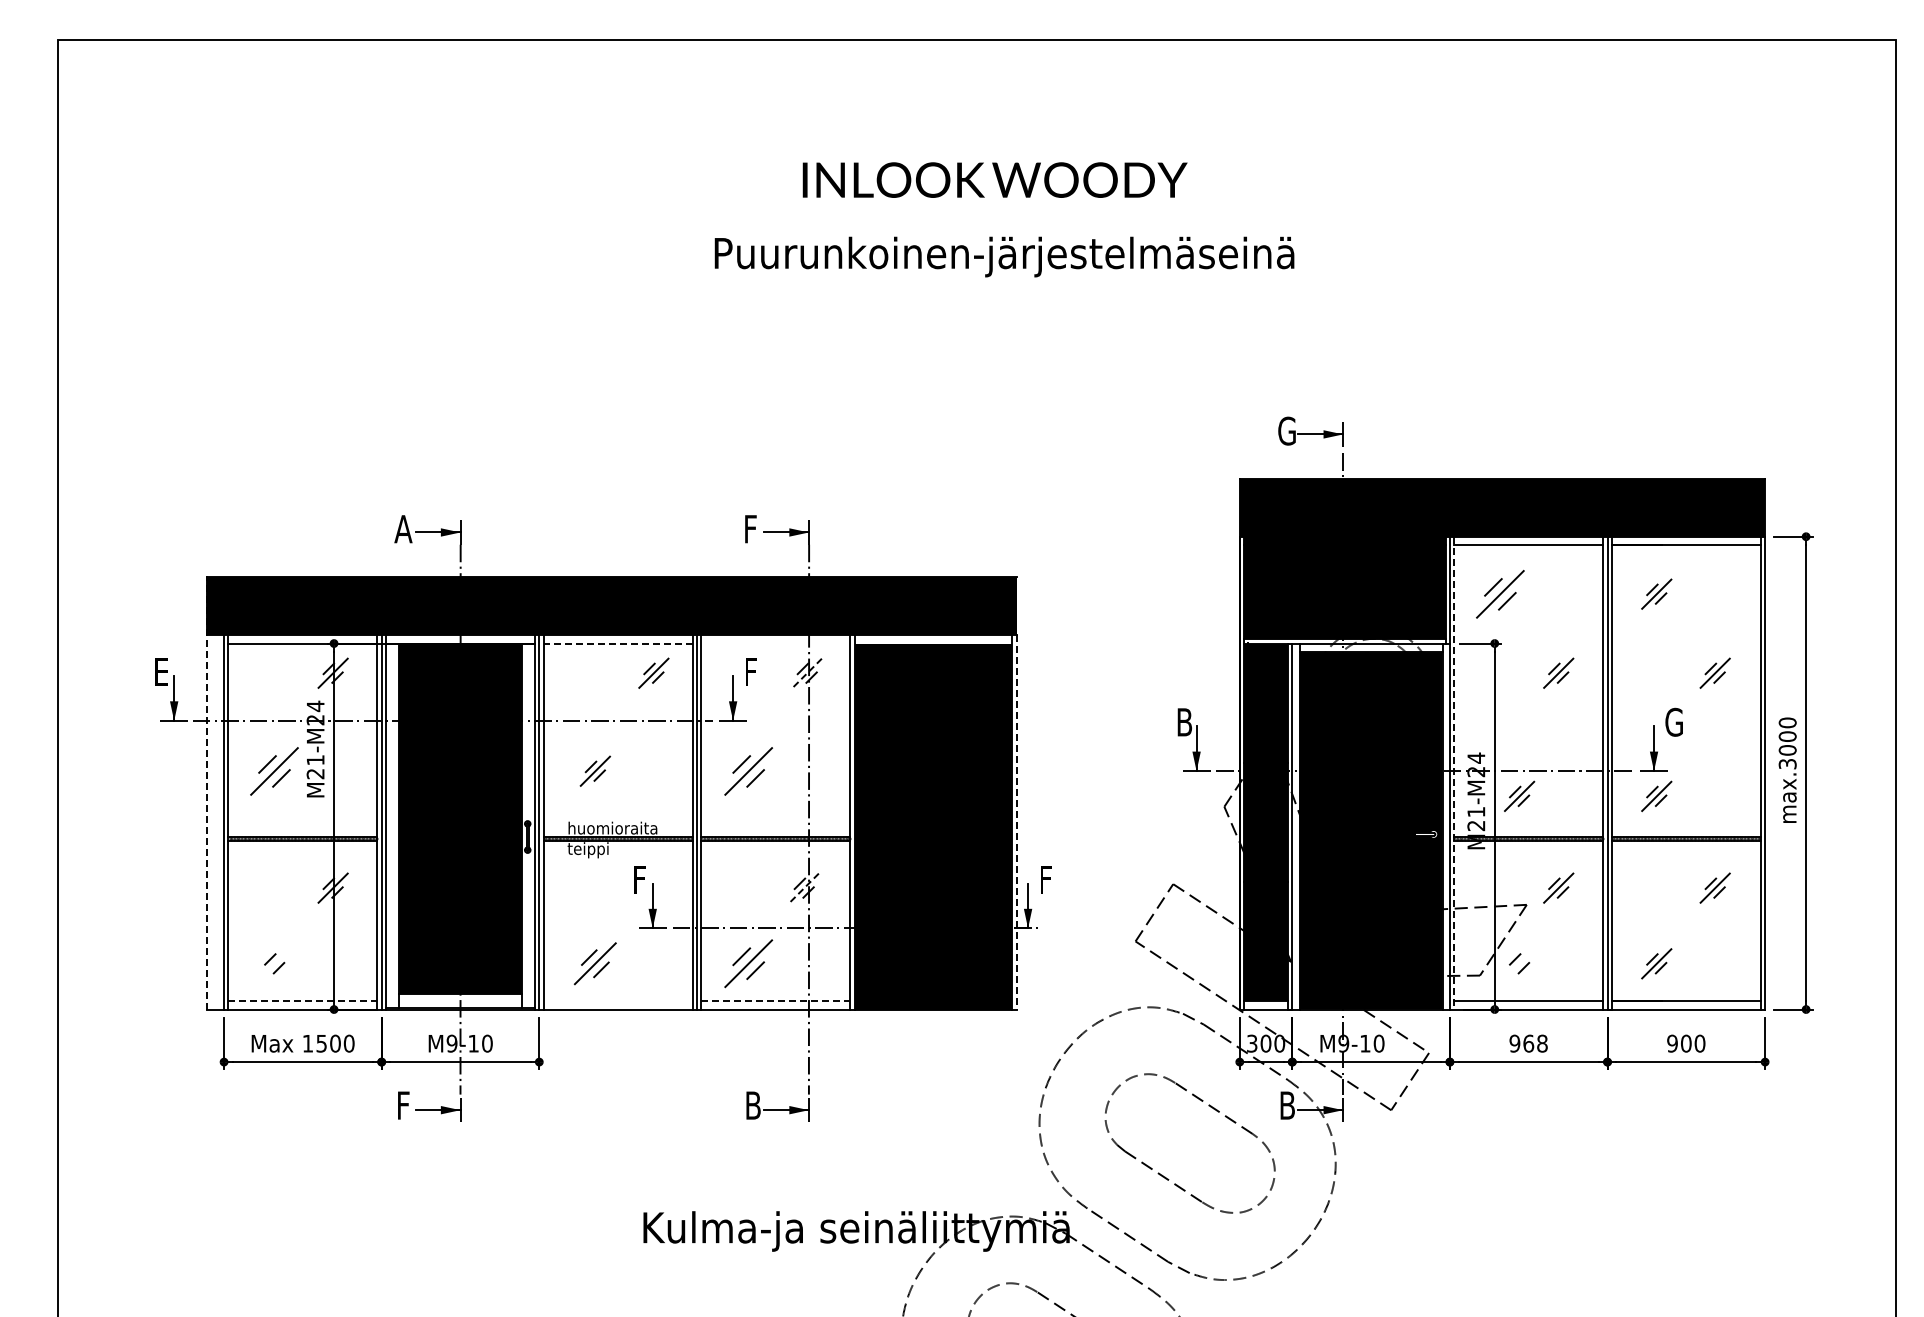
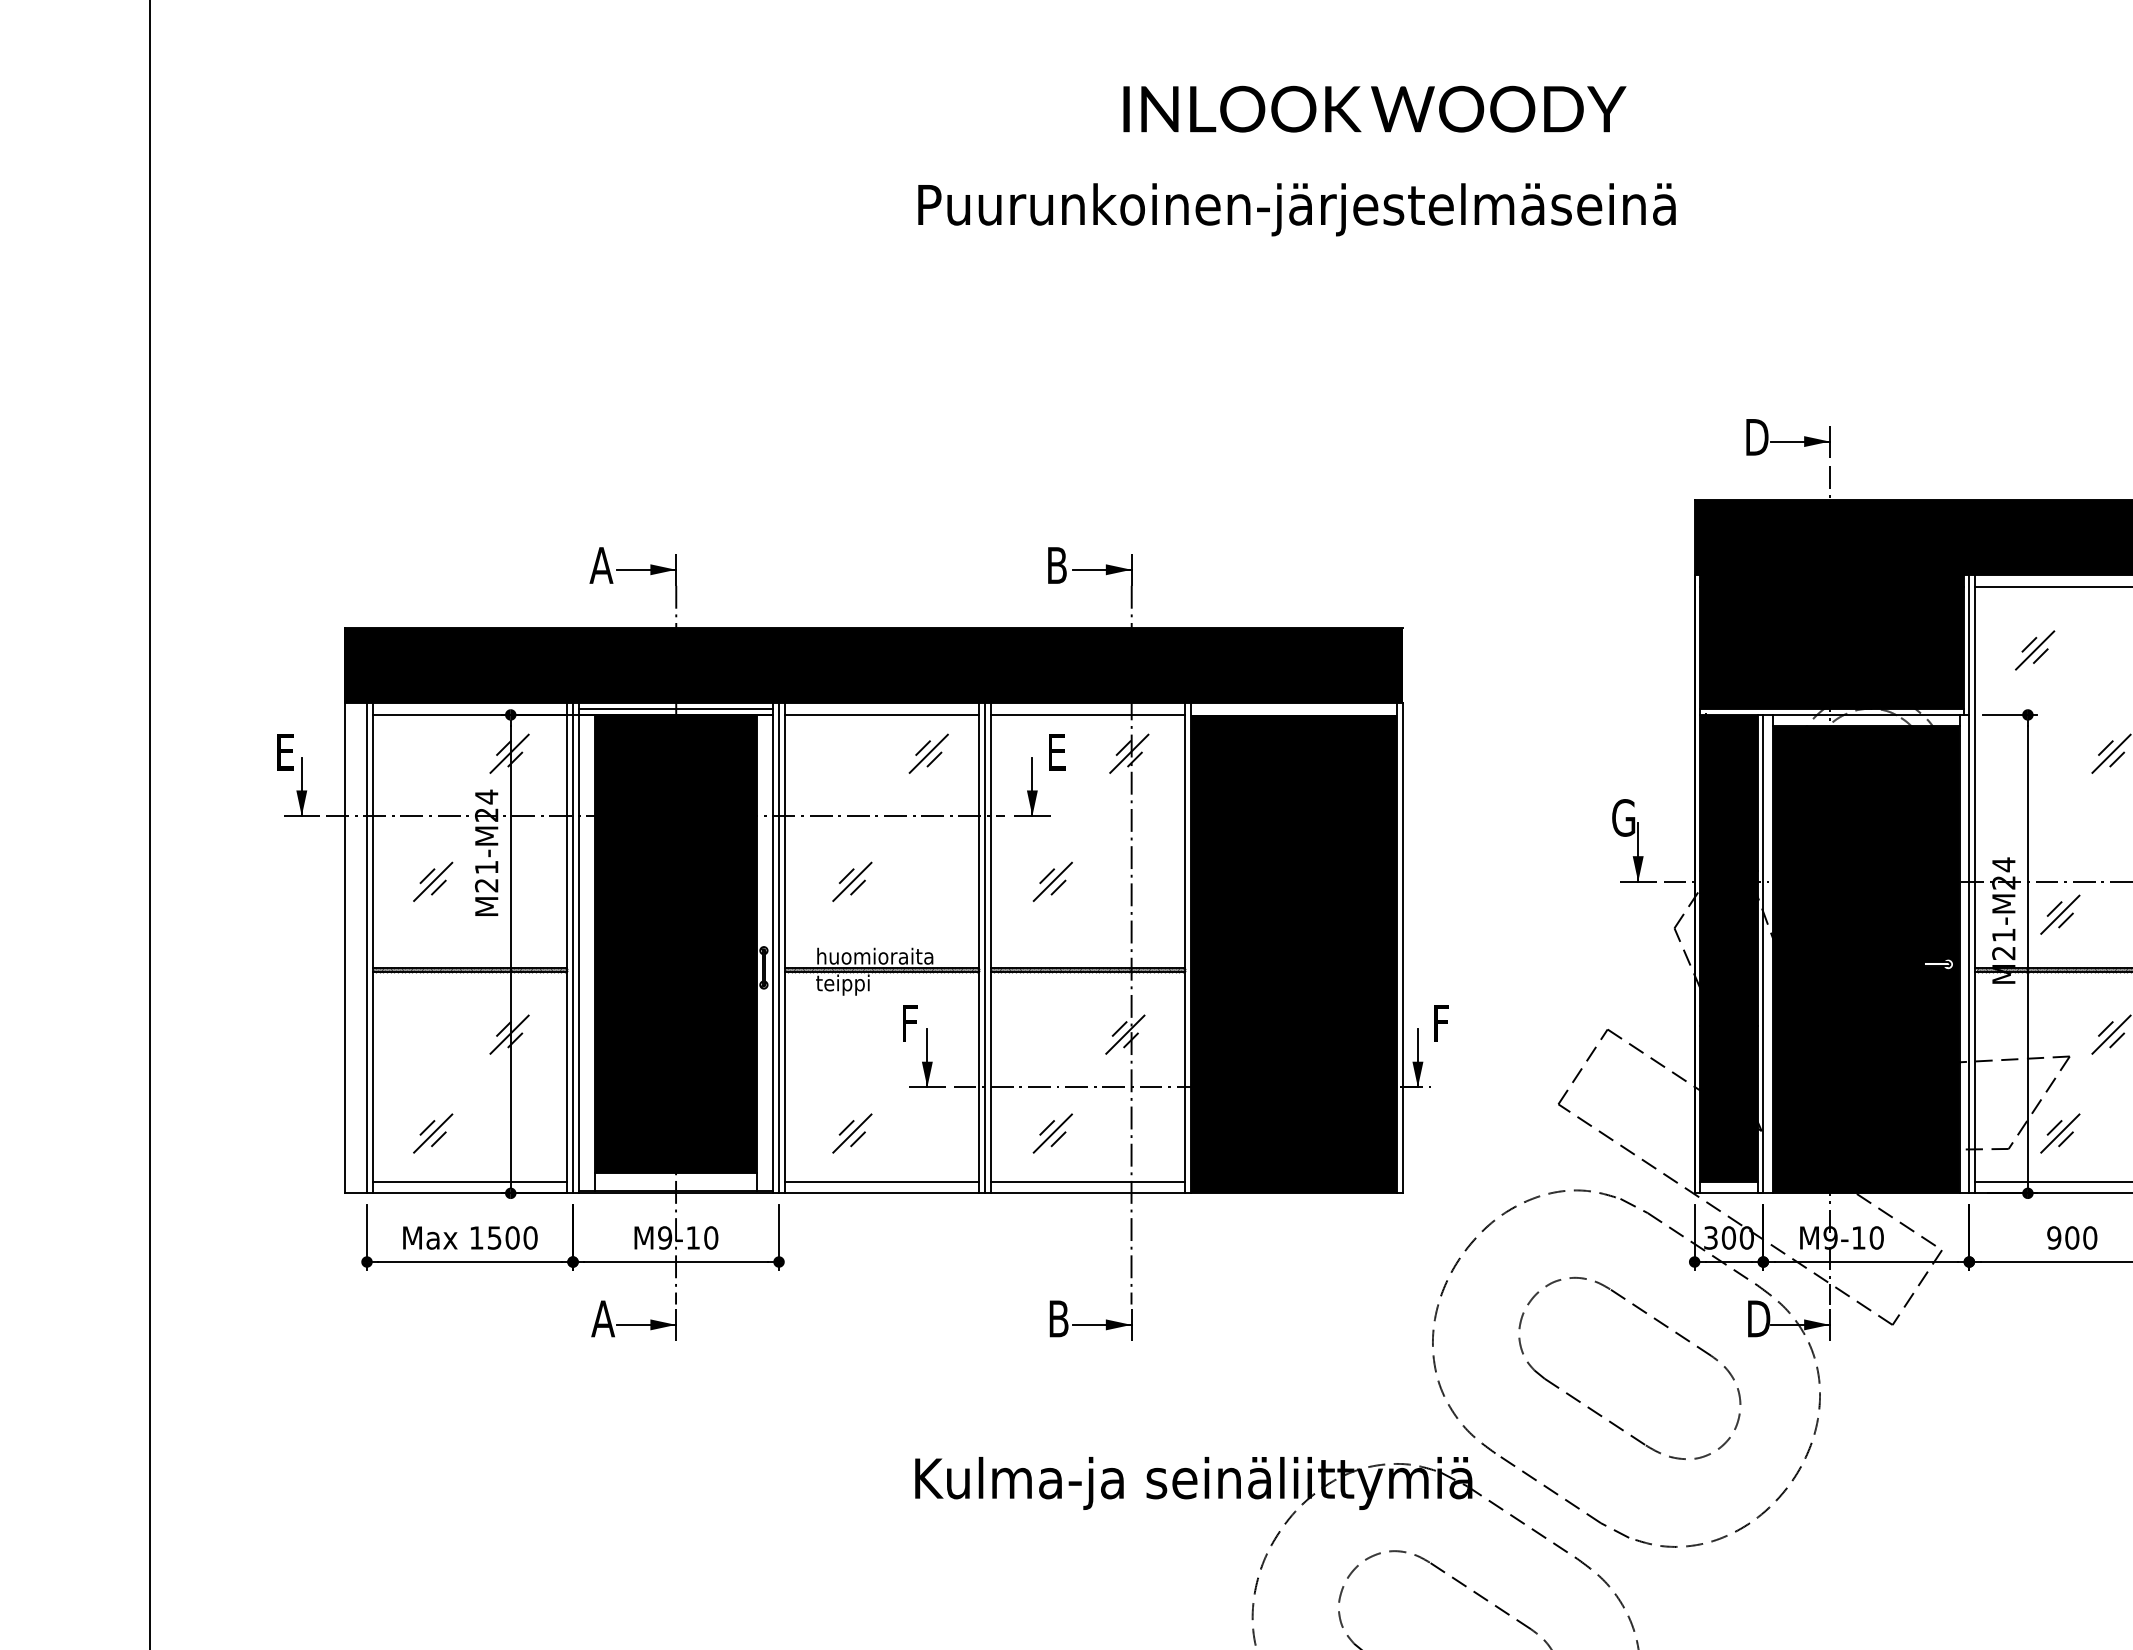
text: (1004, 256) -> (1296, 209), moved
text: (1287, 430) -> (1757, 436), G -> D
text: (753, 529) -> (1059, 565), F -> B
part: (1499, 593) -> (2034, 649), size x0.62
line: (460, 639) -> (676, 709), added
line: (617, 643) -> (881, 714), dashed -> solid
line: (775, 643) -> (1087, 714), added
text: (753, 671) -> (1059, 751), F -> E
line: (807, 673) -> (1129, 754), dashed -> solid
text: (1185, 721) -> (1623, 816), B -> G
part: (274, 770) -> (432, 880), size x0.62
part: (748, 770) -> (1052, 880), size x0.62
line: (1454, 773) -> (1975, 884), dashed -> solid
line: (206, 792) -> (344, 909), dashed -> solid
line: (1016, 822) -> (1402, 948), dashed -> solid
line: (804, 888) -> (1125, 1035), dashed -> solid
line: (274, 963) -> (432, 1133), added
part: (595, 963) -> (852, 1133), size x0.71
part: (748, 963) -> (1052, 1133), size x0.62
line: (1519, 963) -> (2060, 1133), added
line: (303, 1000) -> (470, 1181), dashed -> solid
line: (617, 1000) -> (881, 1181), added
line: (776, 1000) -> (1089, 1181), dashed -> solid
text: (1535, 1043) -> (2081, 1237), 968 -> 900
text: (404, 1105) -> (602, 1318), F -> A
text: (1290, 1105) -> (1760, 1318), B -> D

